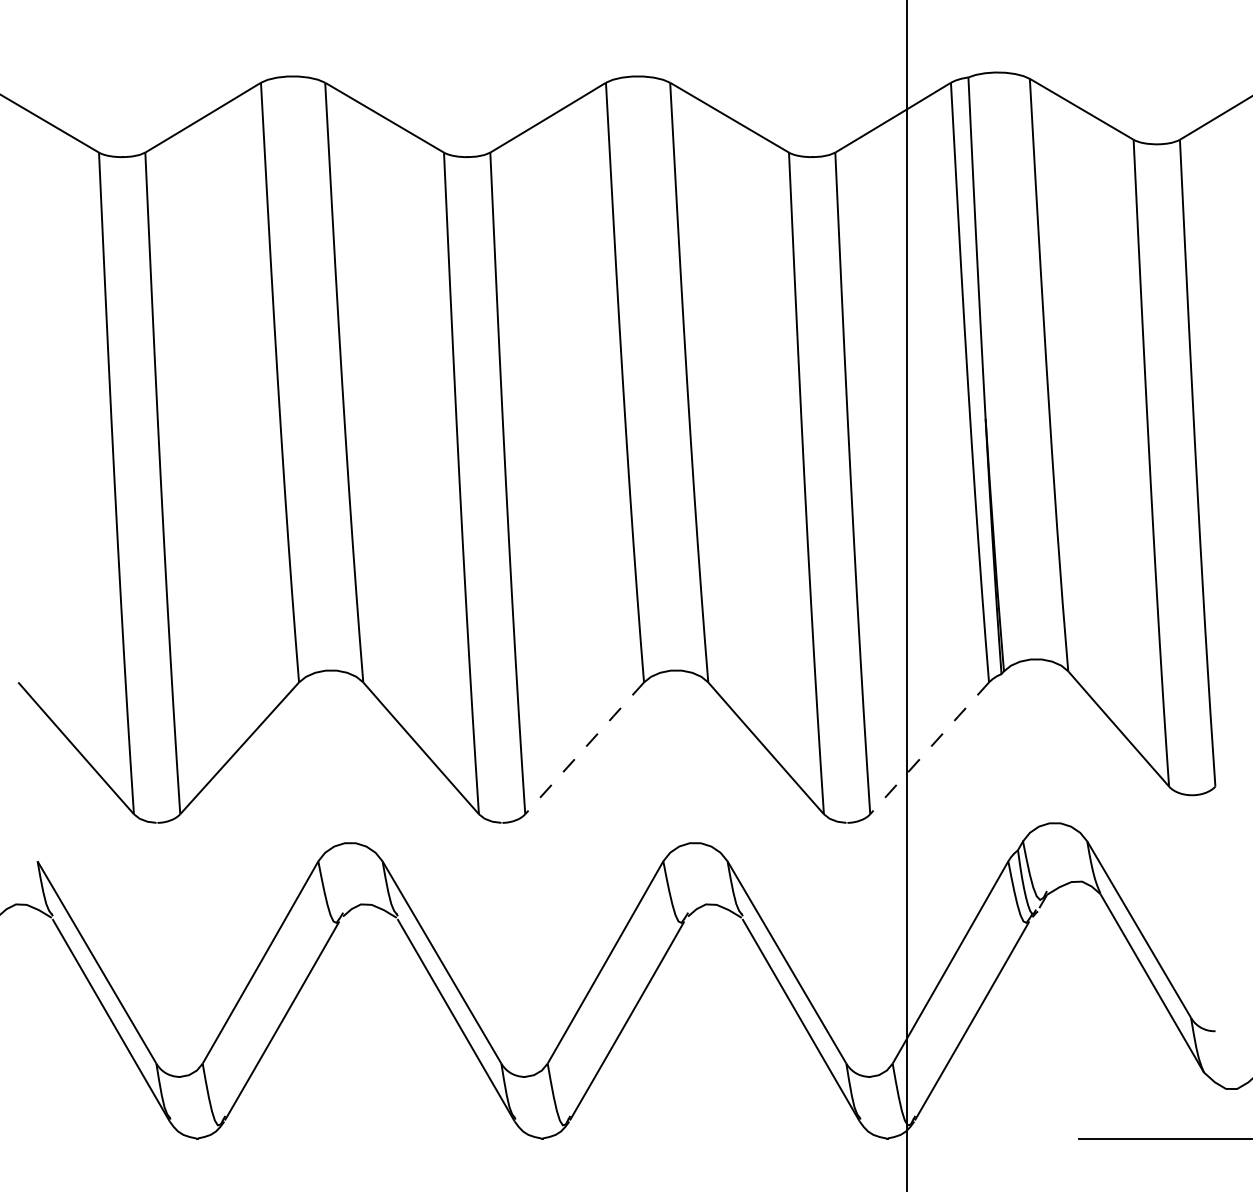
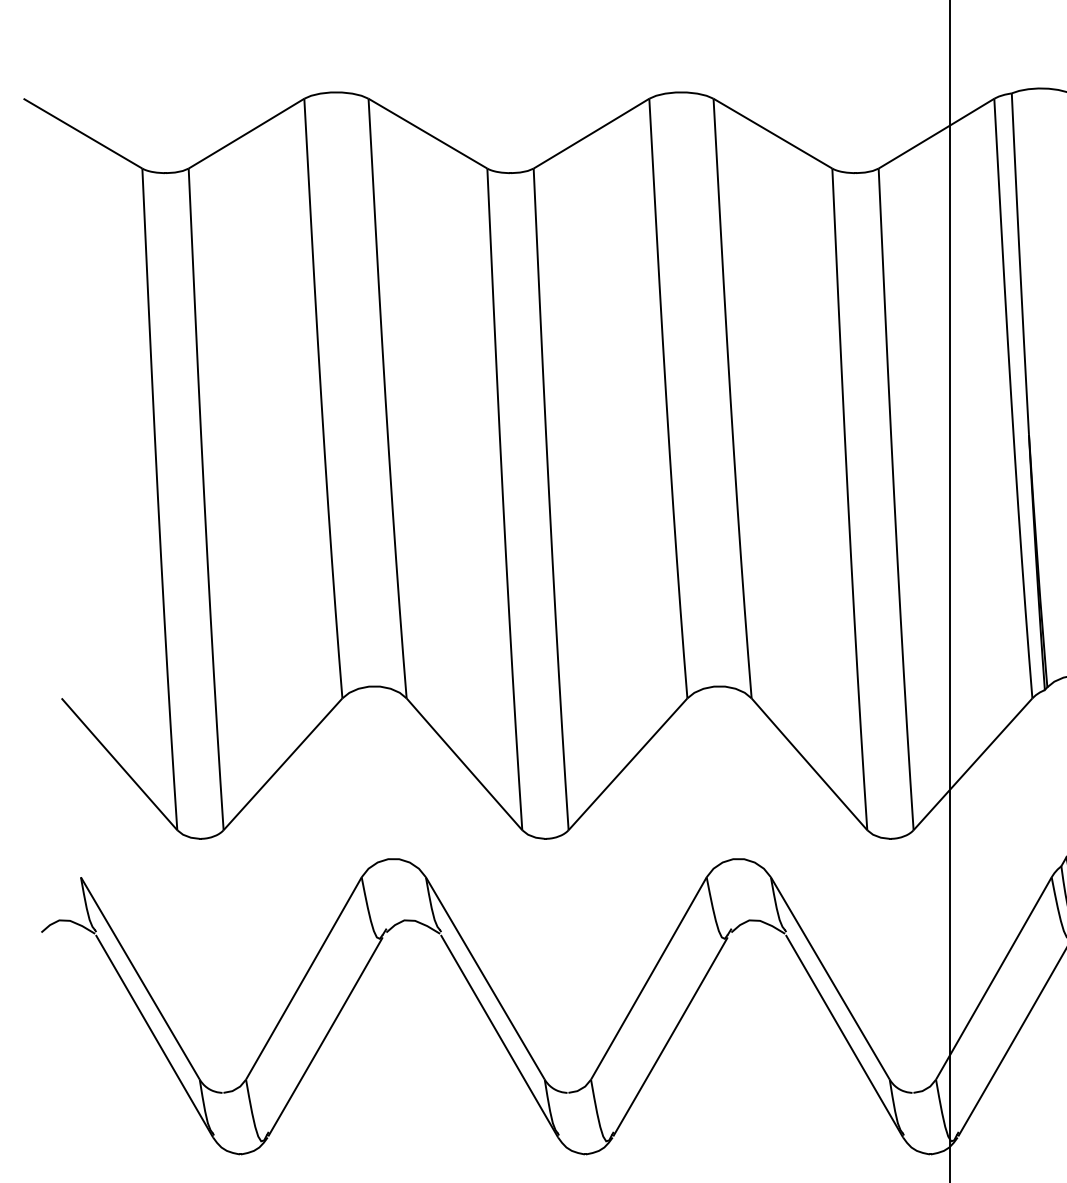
line: (584, 748) -> (627, 764), dashed -> solid
line: (929, 748) -> (972, 764), dashed -> solid

